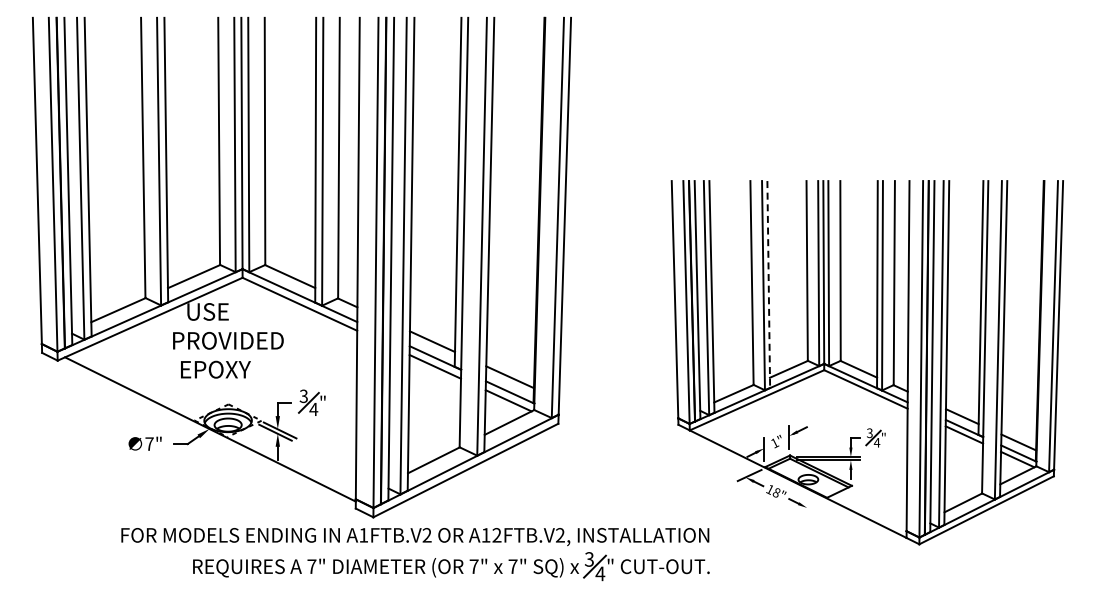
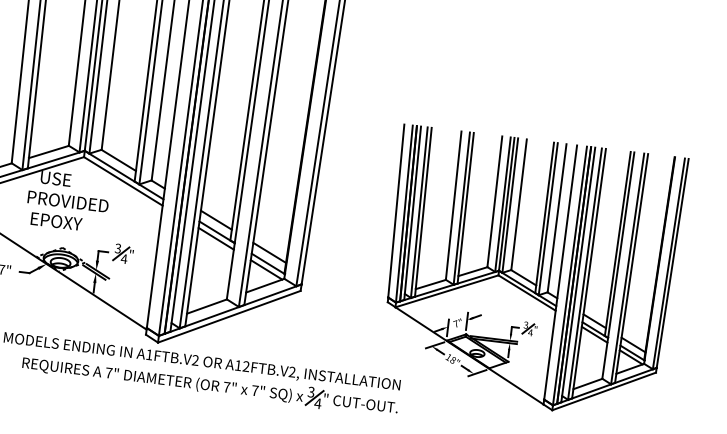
line: (768, 285) -> (465, 208), dashed -> solid
text: (774, 442) -> (456, 323), 1" -> 7"
line: (811, 505) -> (477, 372), added

